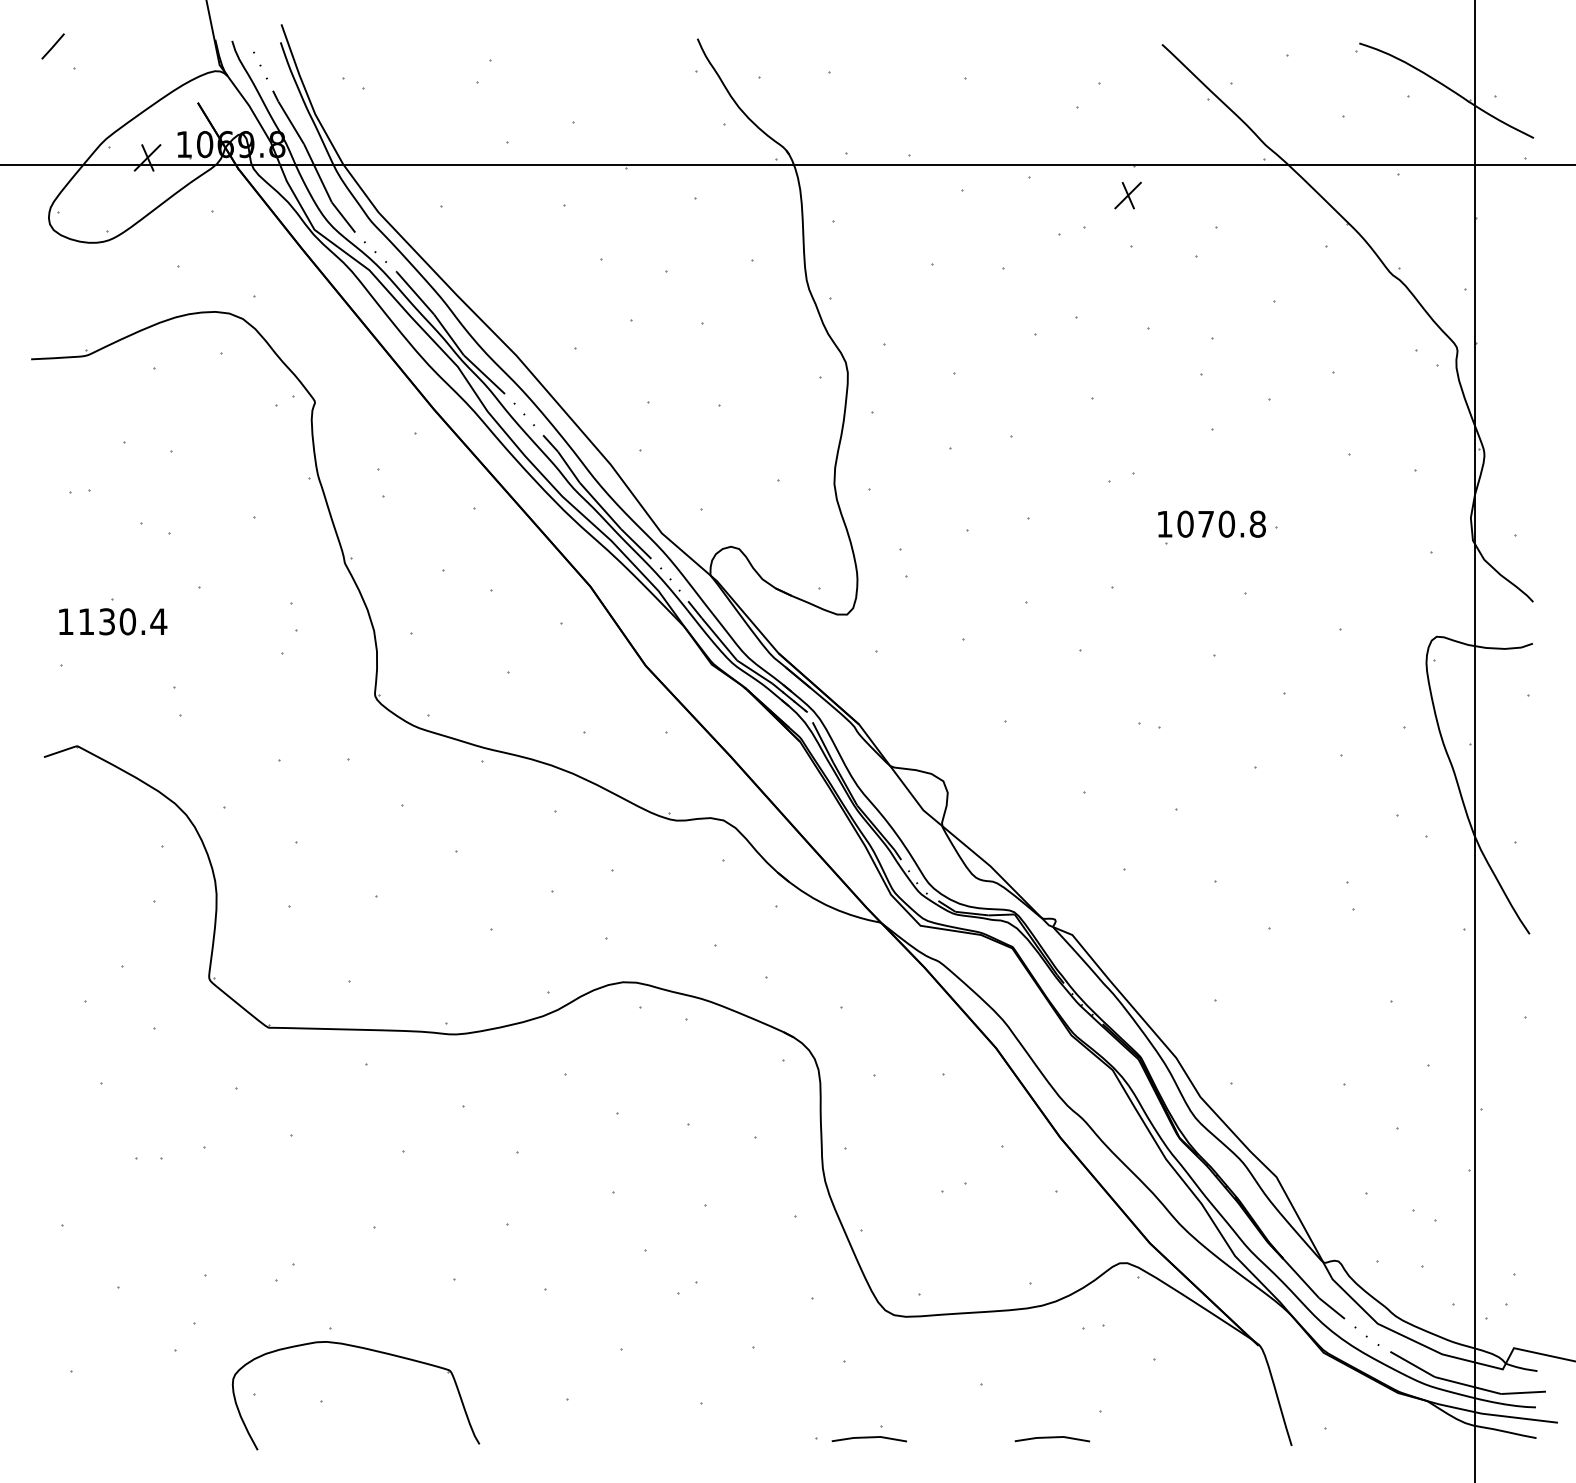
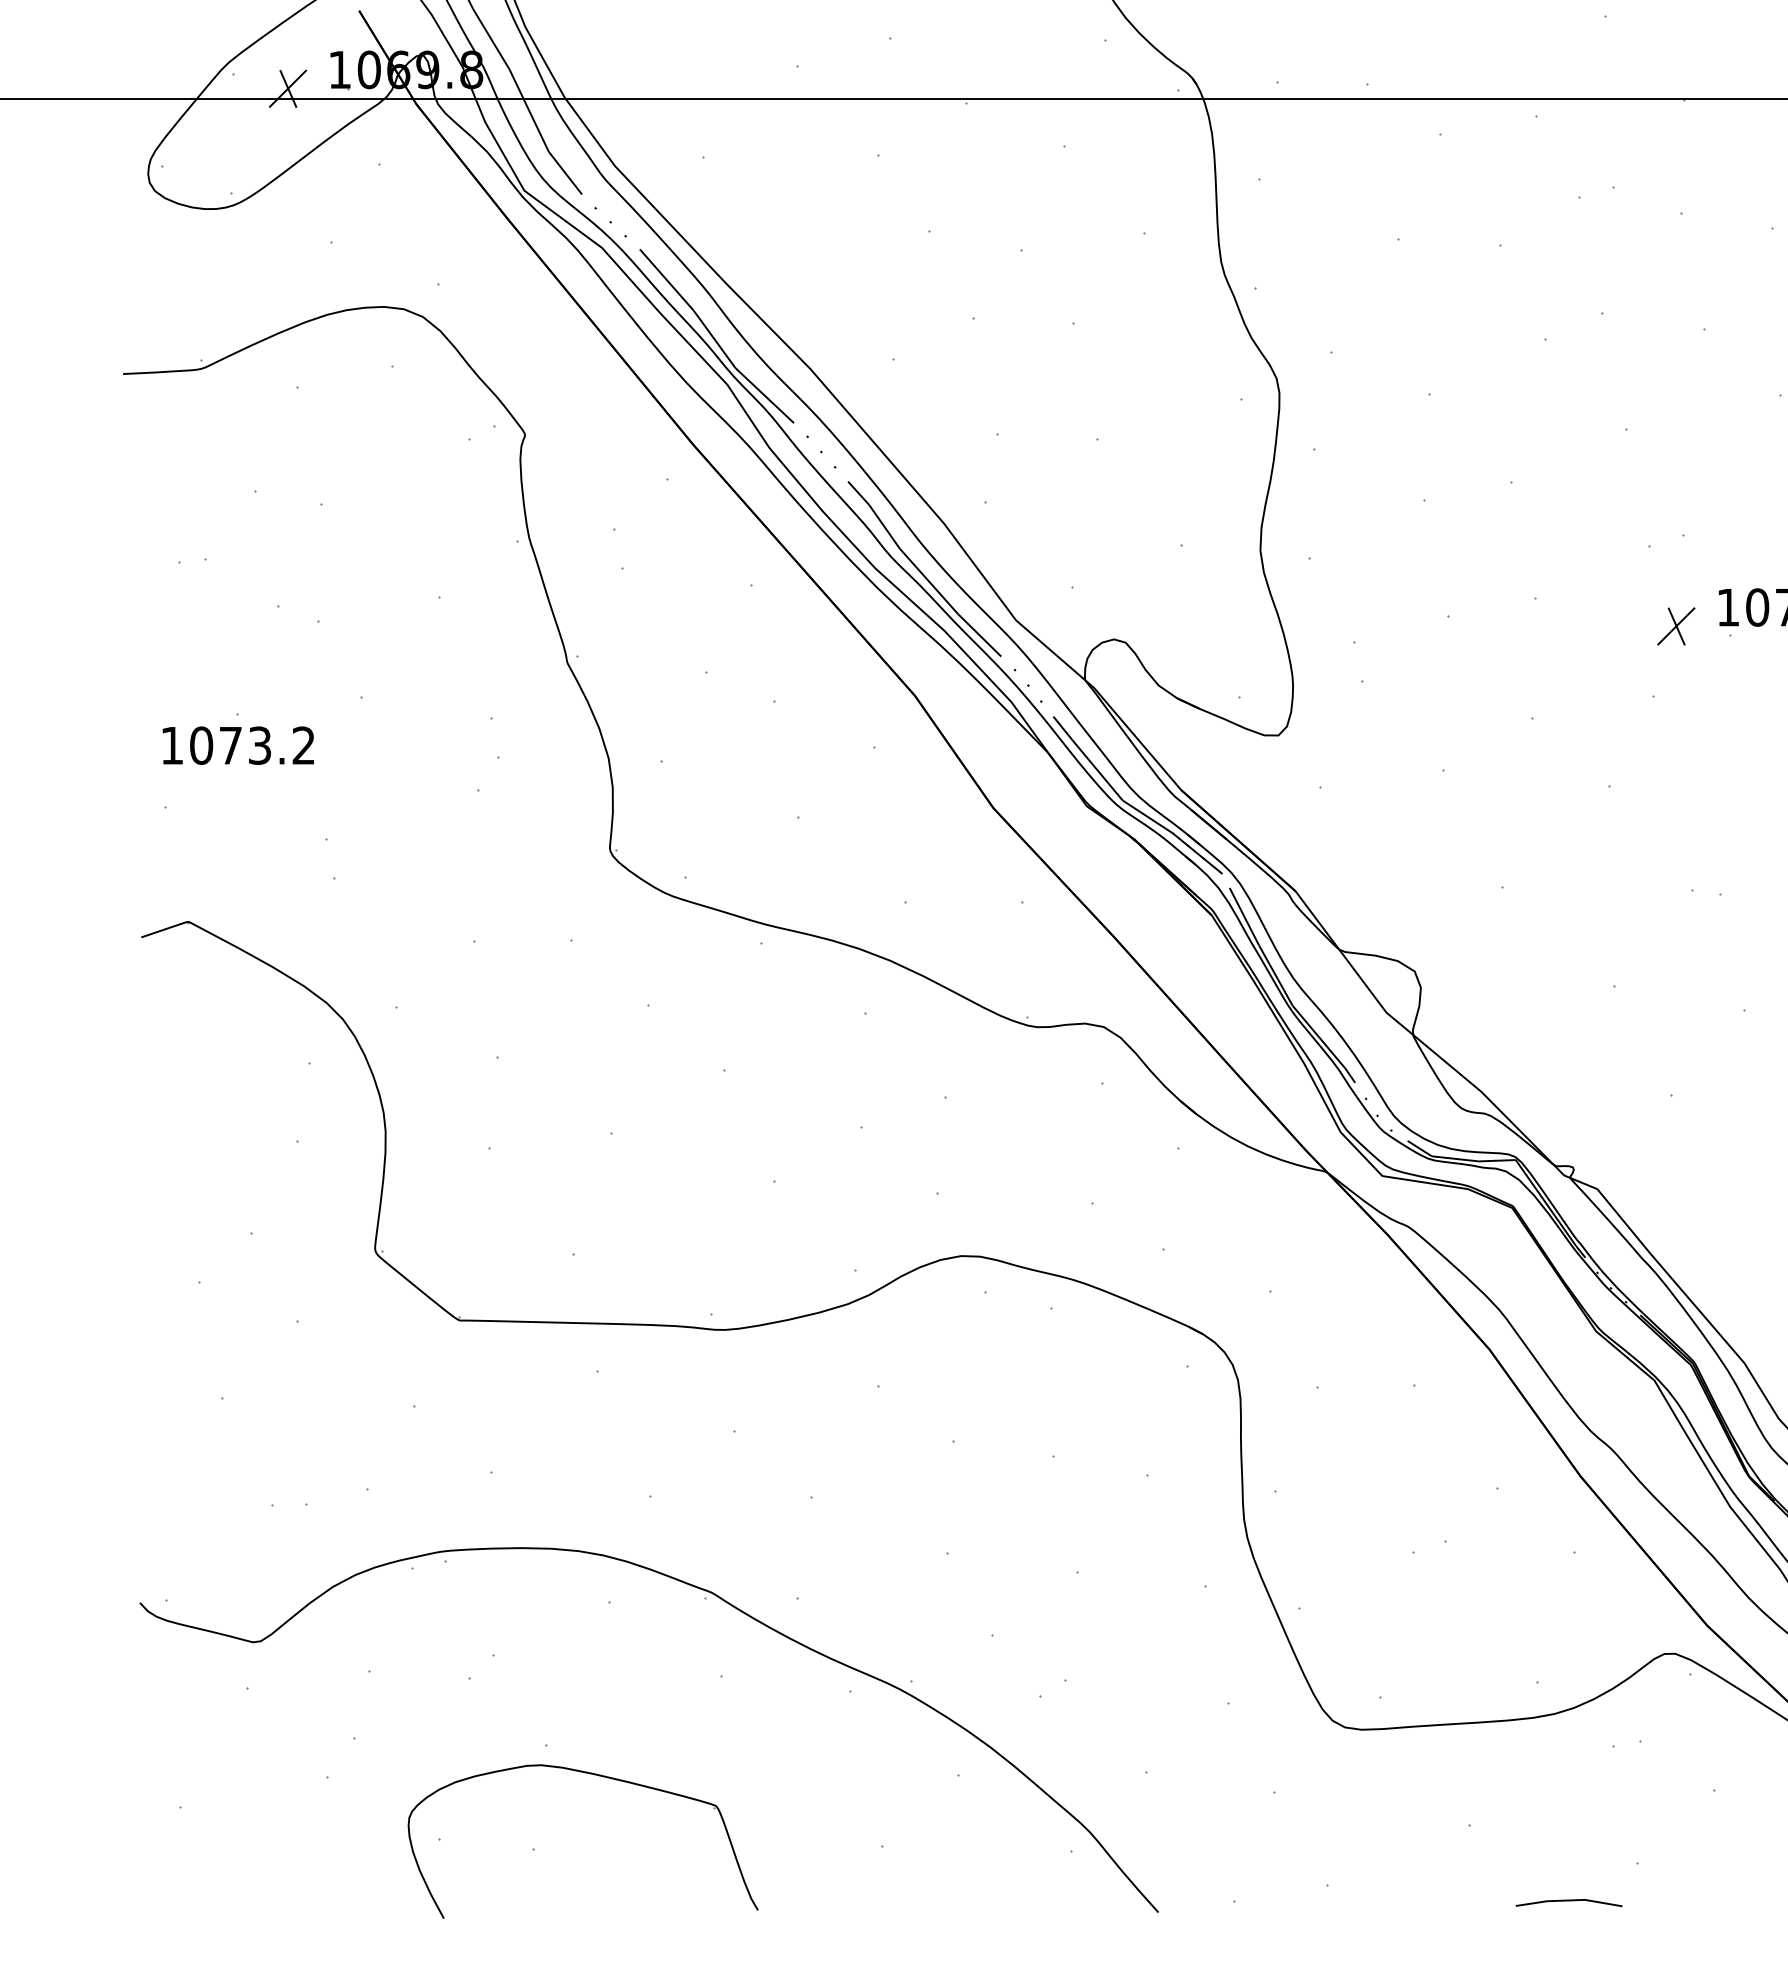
part: (1127, 195) -> (1675, 626), moved
text: (122, 621) -> (252, 745), 1130.4 -> 1073.2
part: (442, 1225) -> (705, 1600), added
line: (868, 1438) -> (1308, 1902), removed

